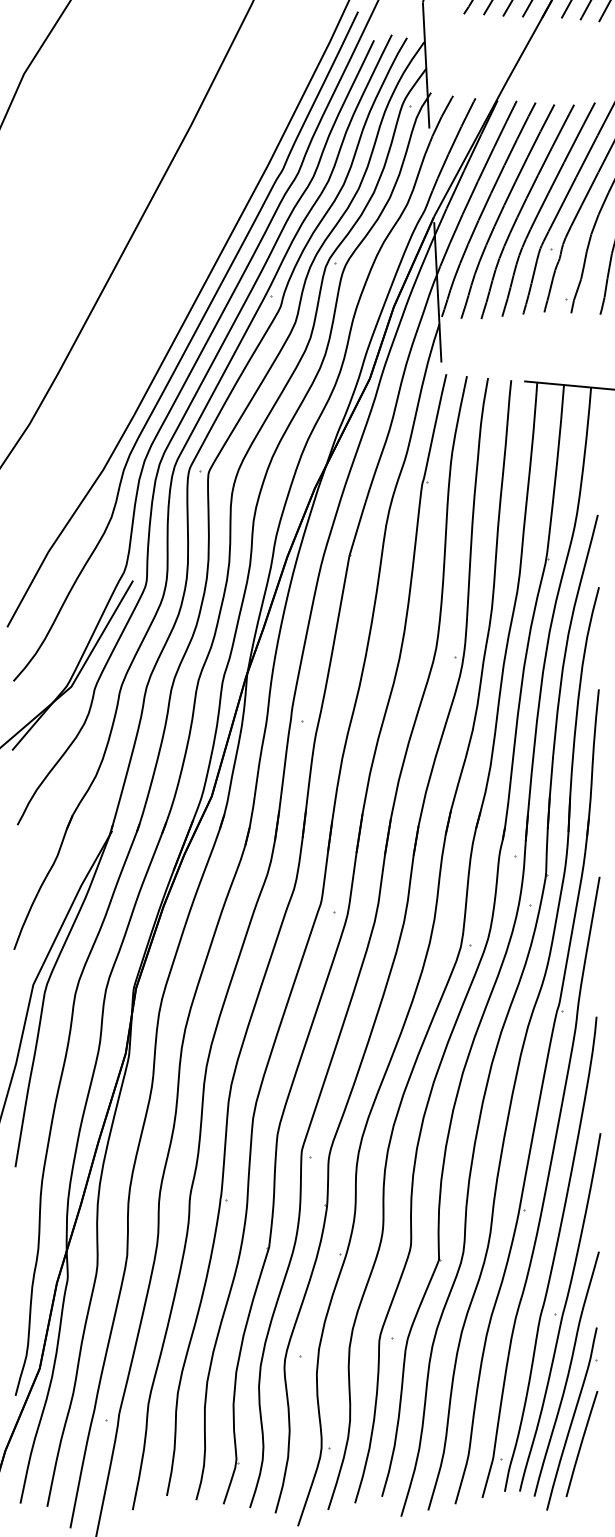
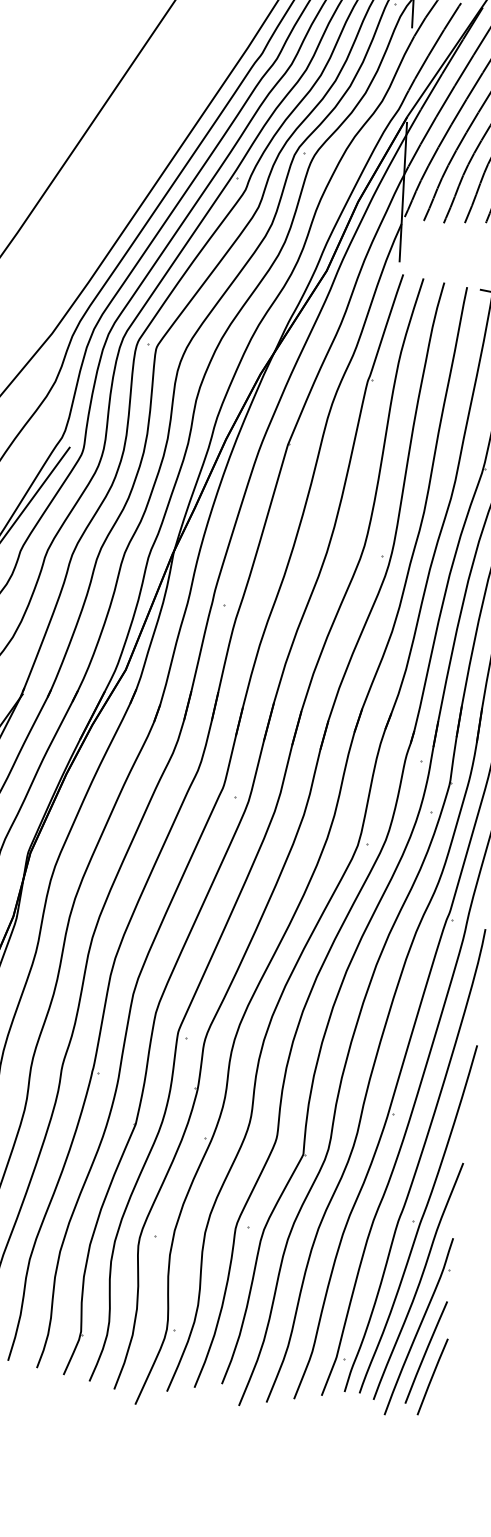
line: (590, 1467) -> (432, 1376), added

